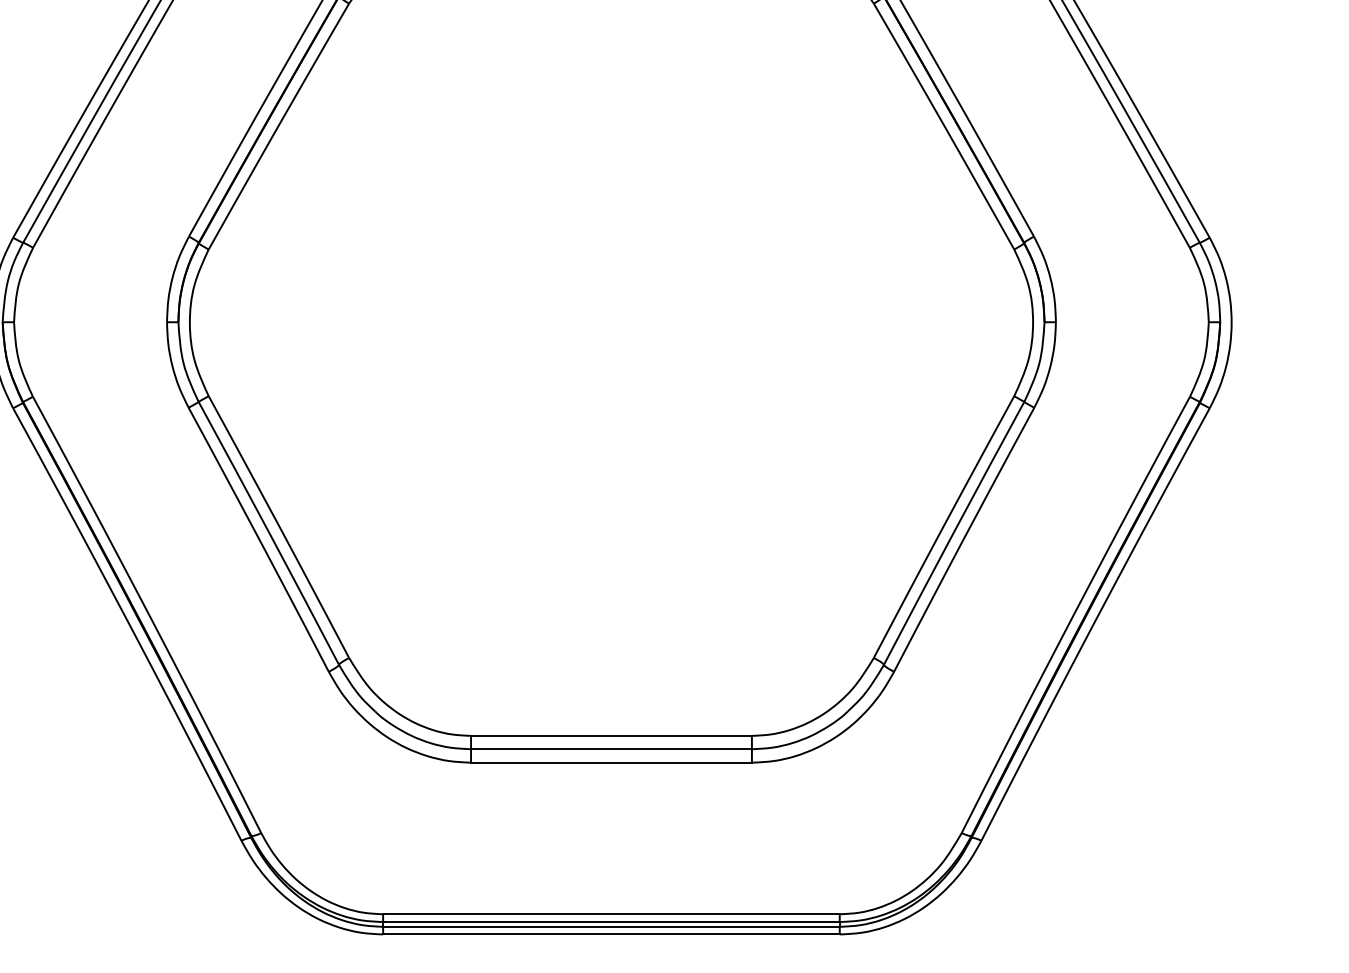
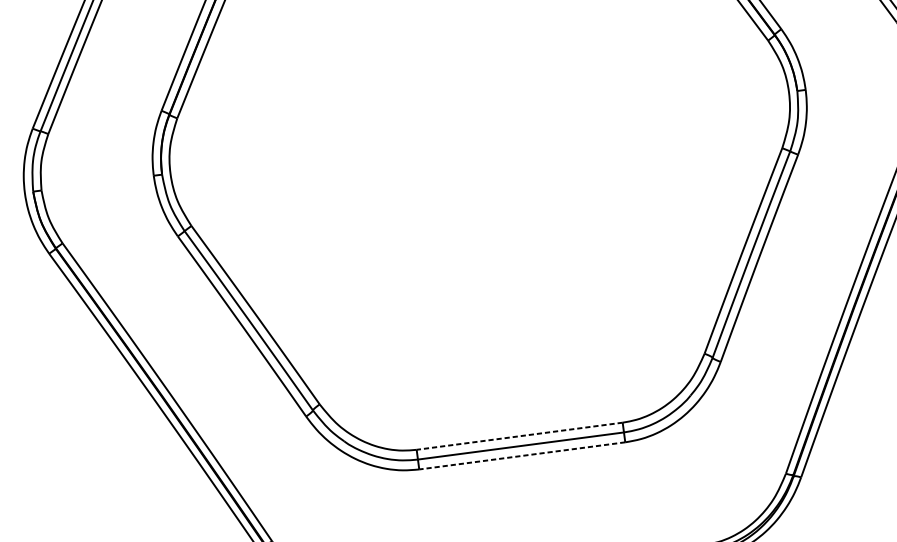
line: (610, 735) -> (518, 436), solid -> dashed
line: (610, 762) -> (521, 455), solid -> dashed

